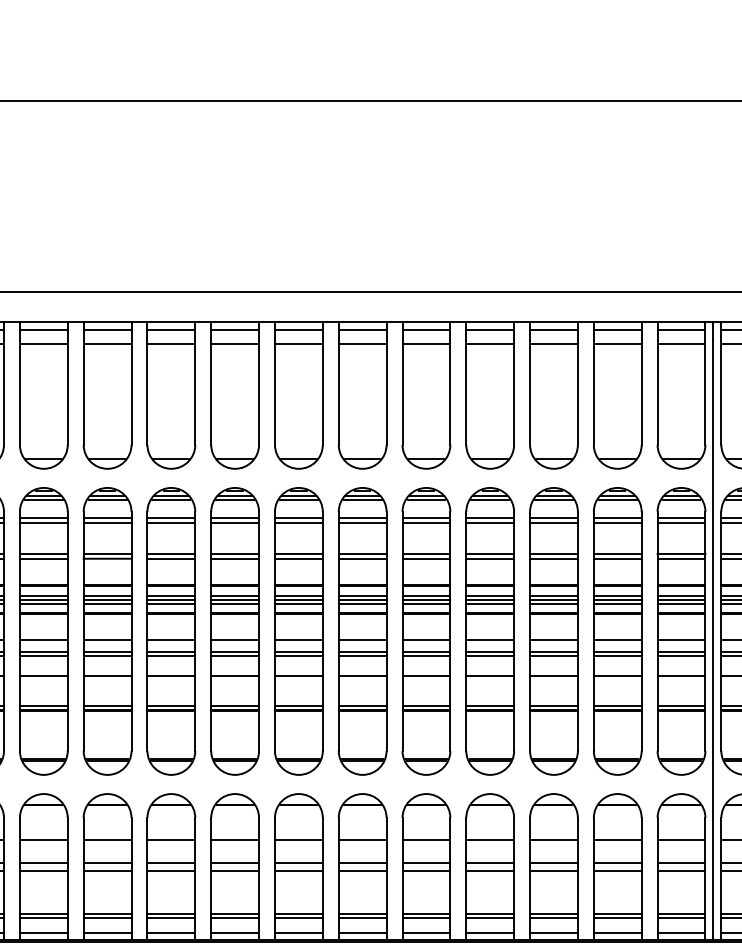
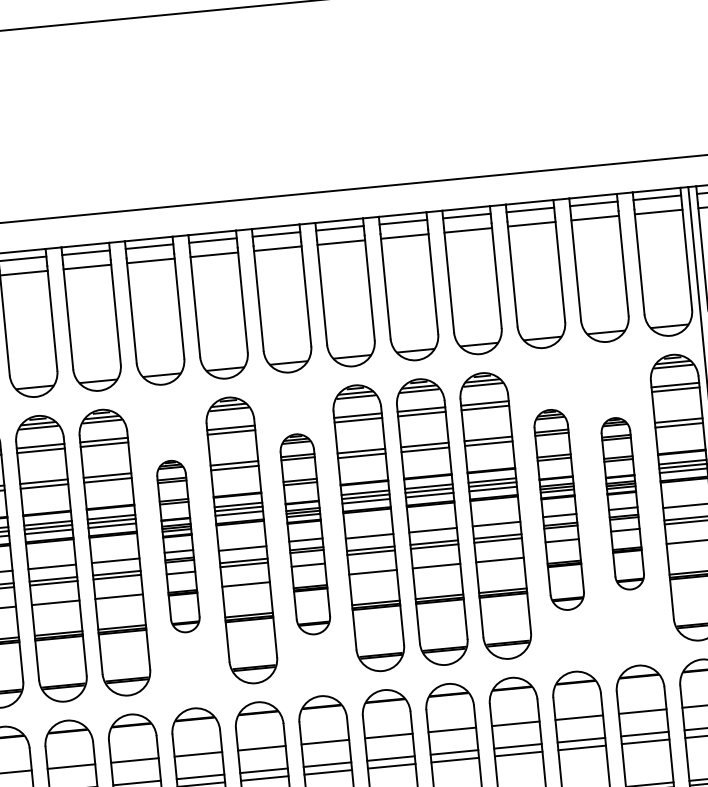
part: (171, 631) -> (178, 546), size x0.6
part: (298, 631) -> (304, 534), size x0.7
part: (553, 631) -> (558, 510), size x0.7
part: (617, 631) -> (622, 503), size x0.6

